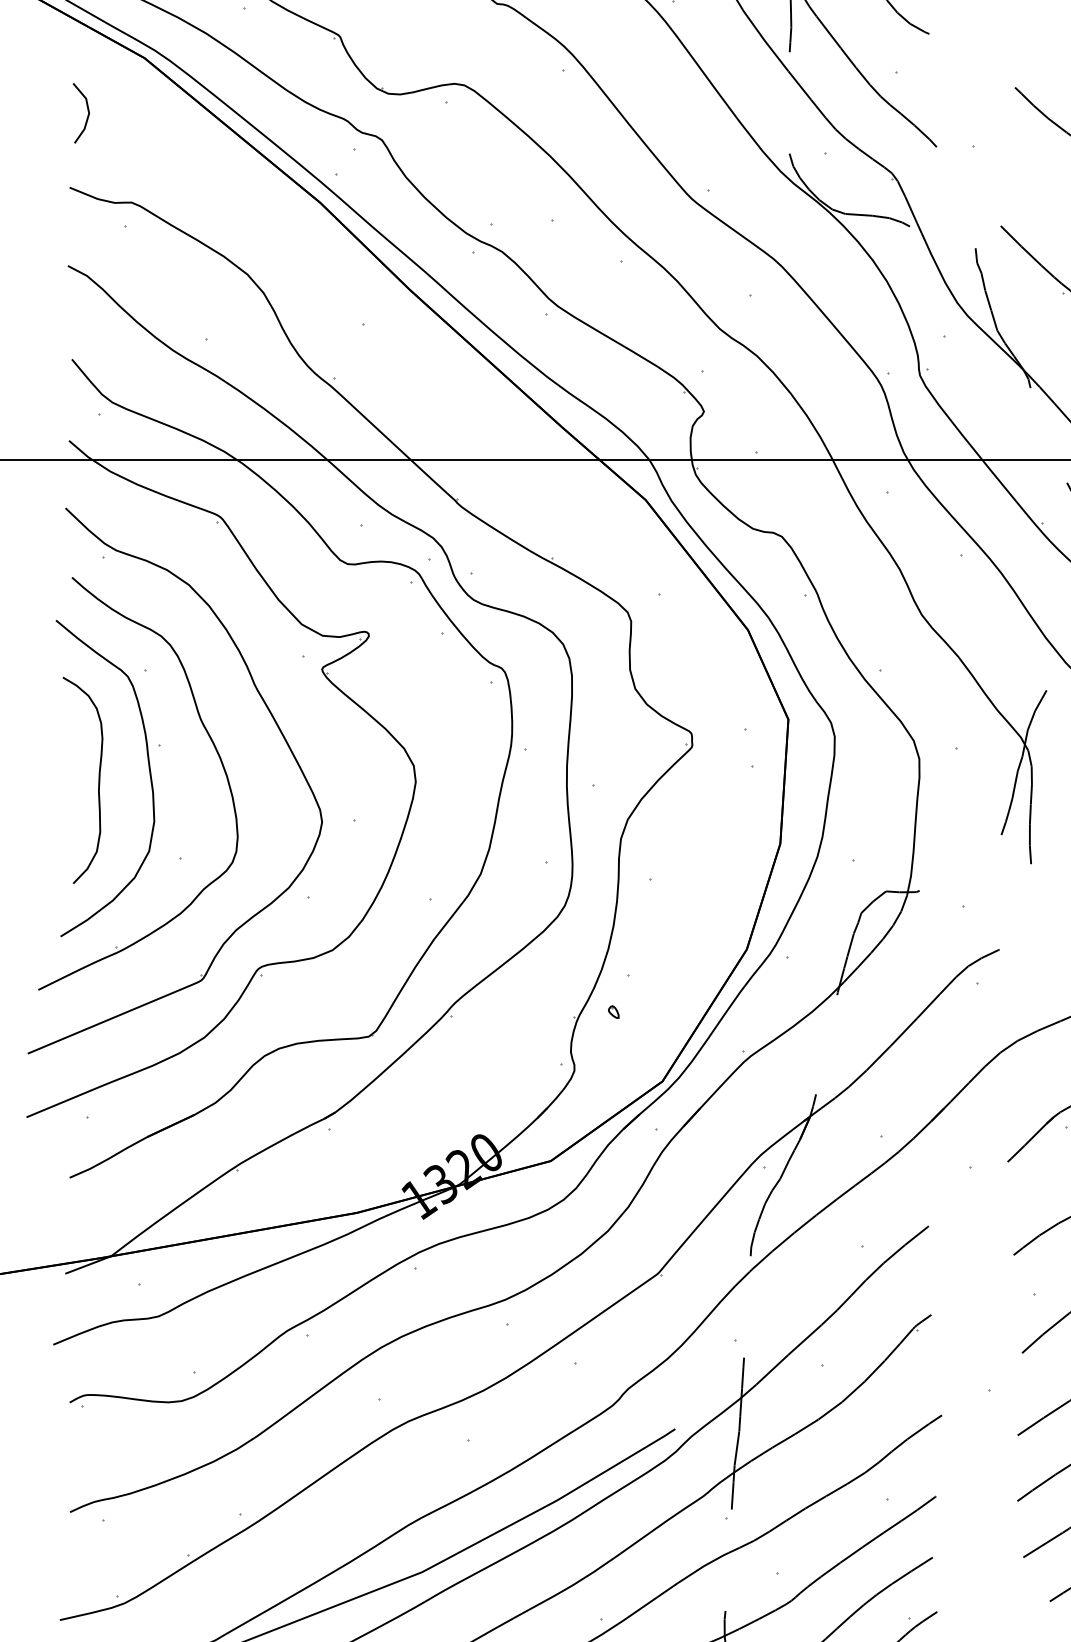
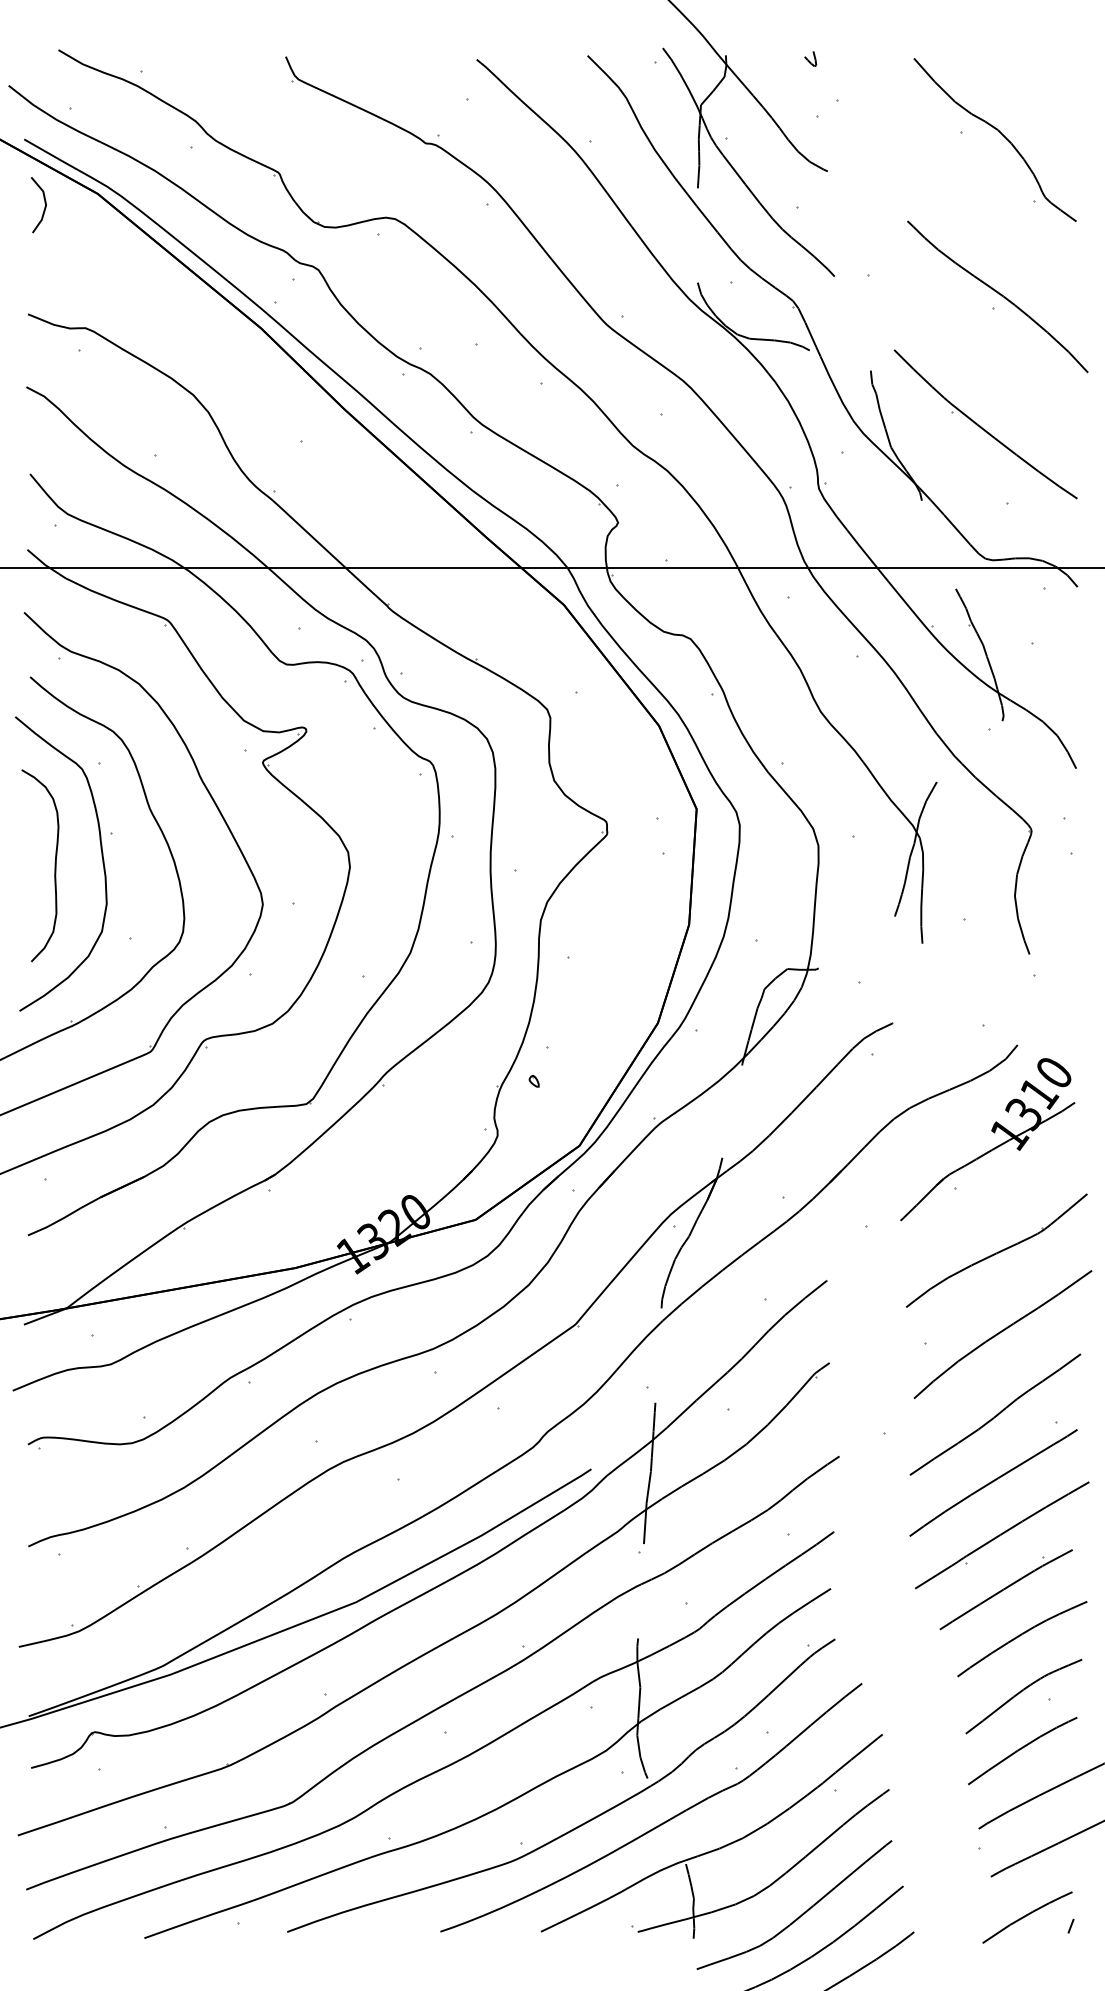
line: (87, 114) -> (44, 206), moved

